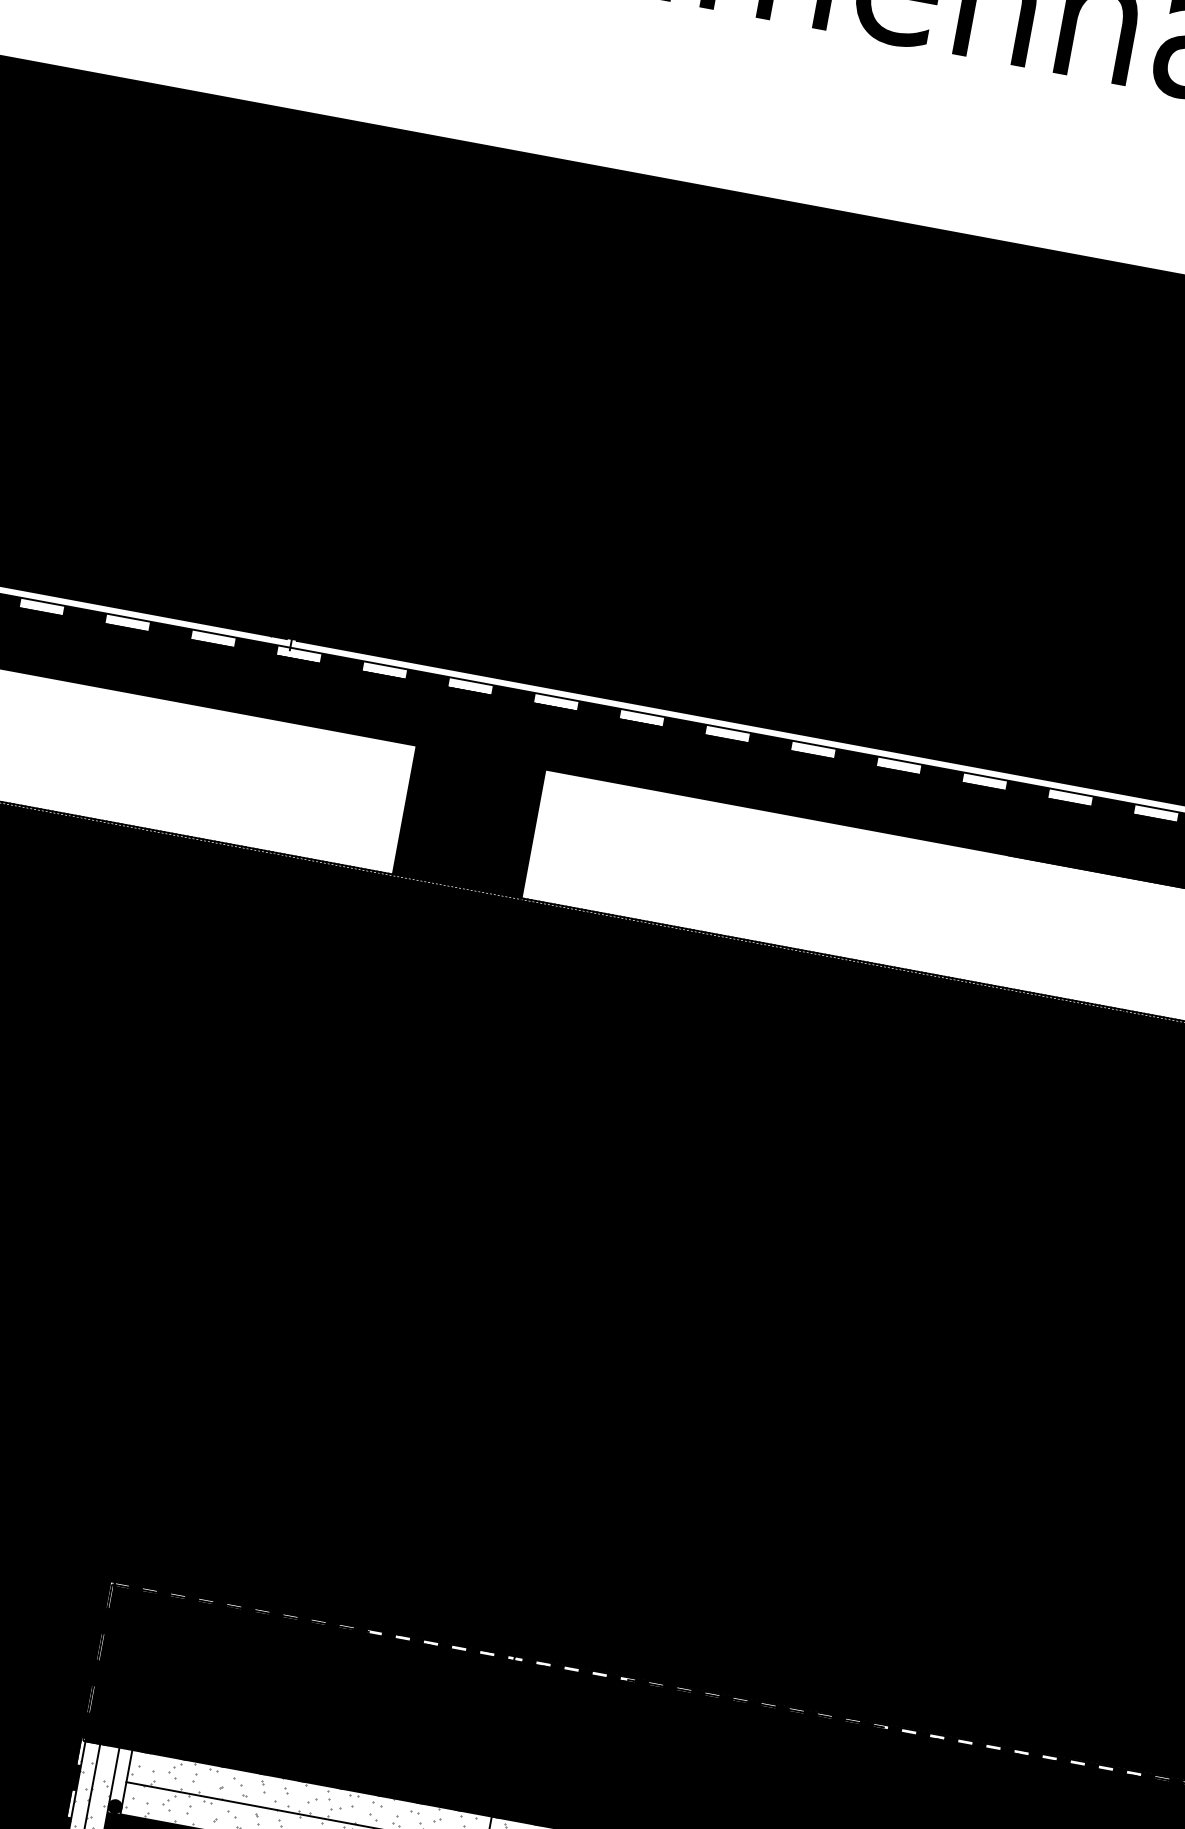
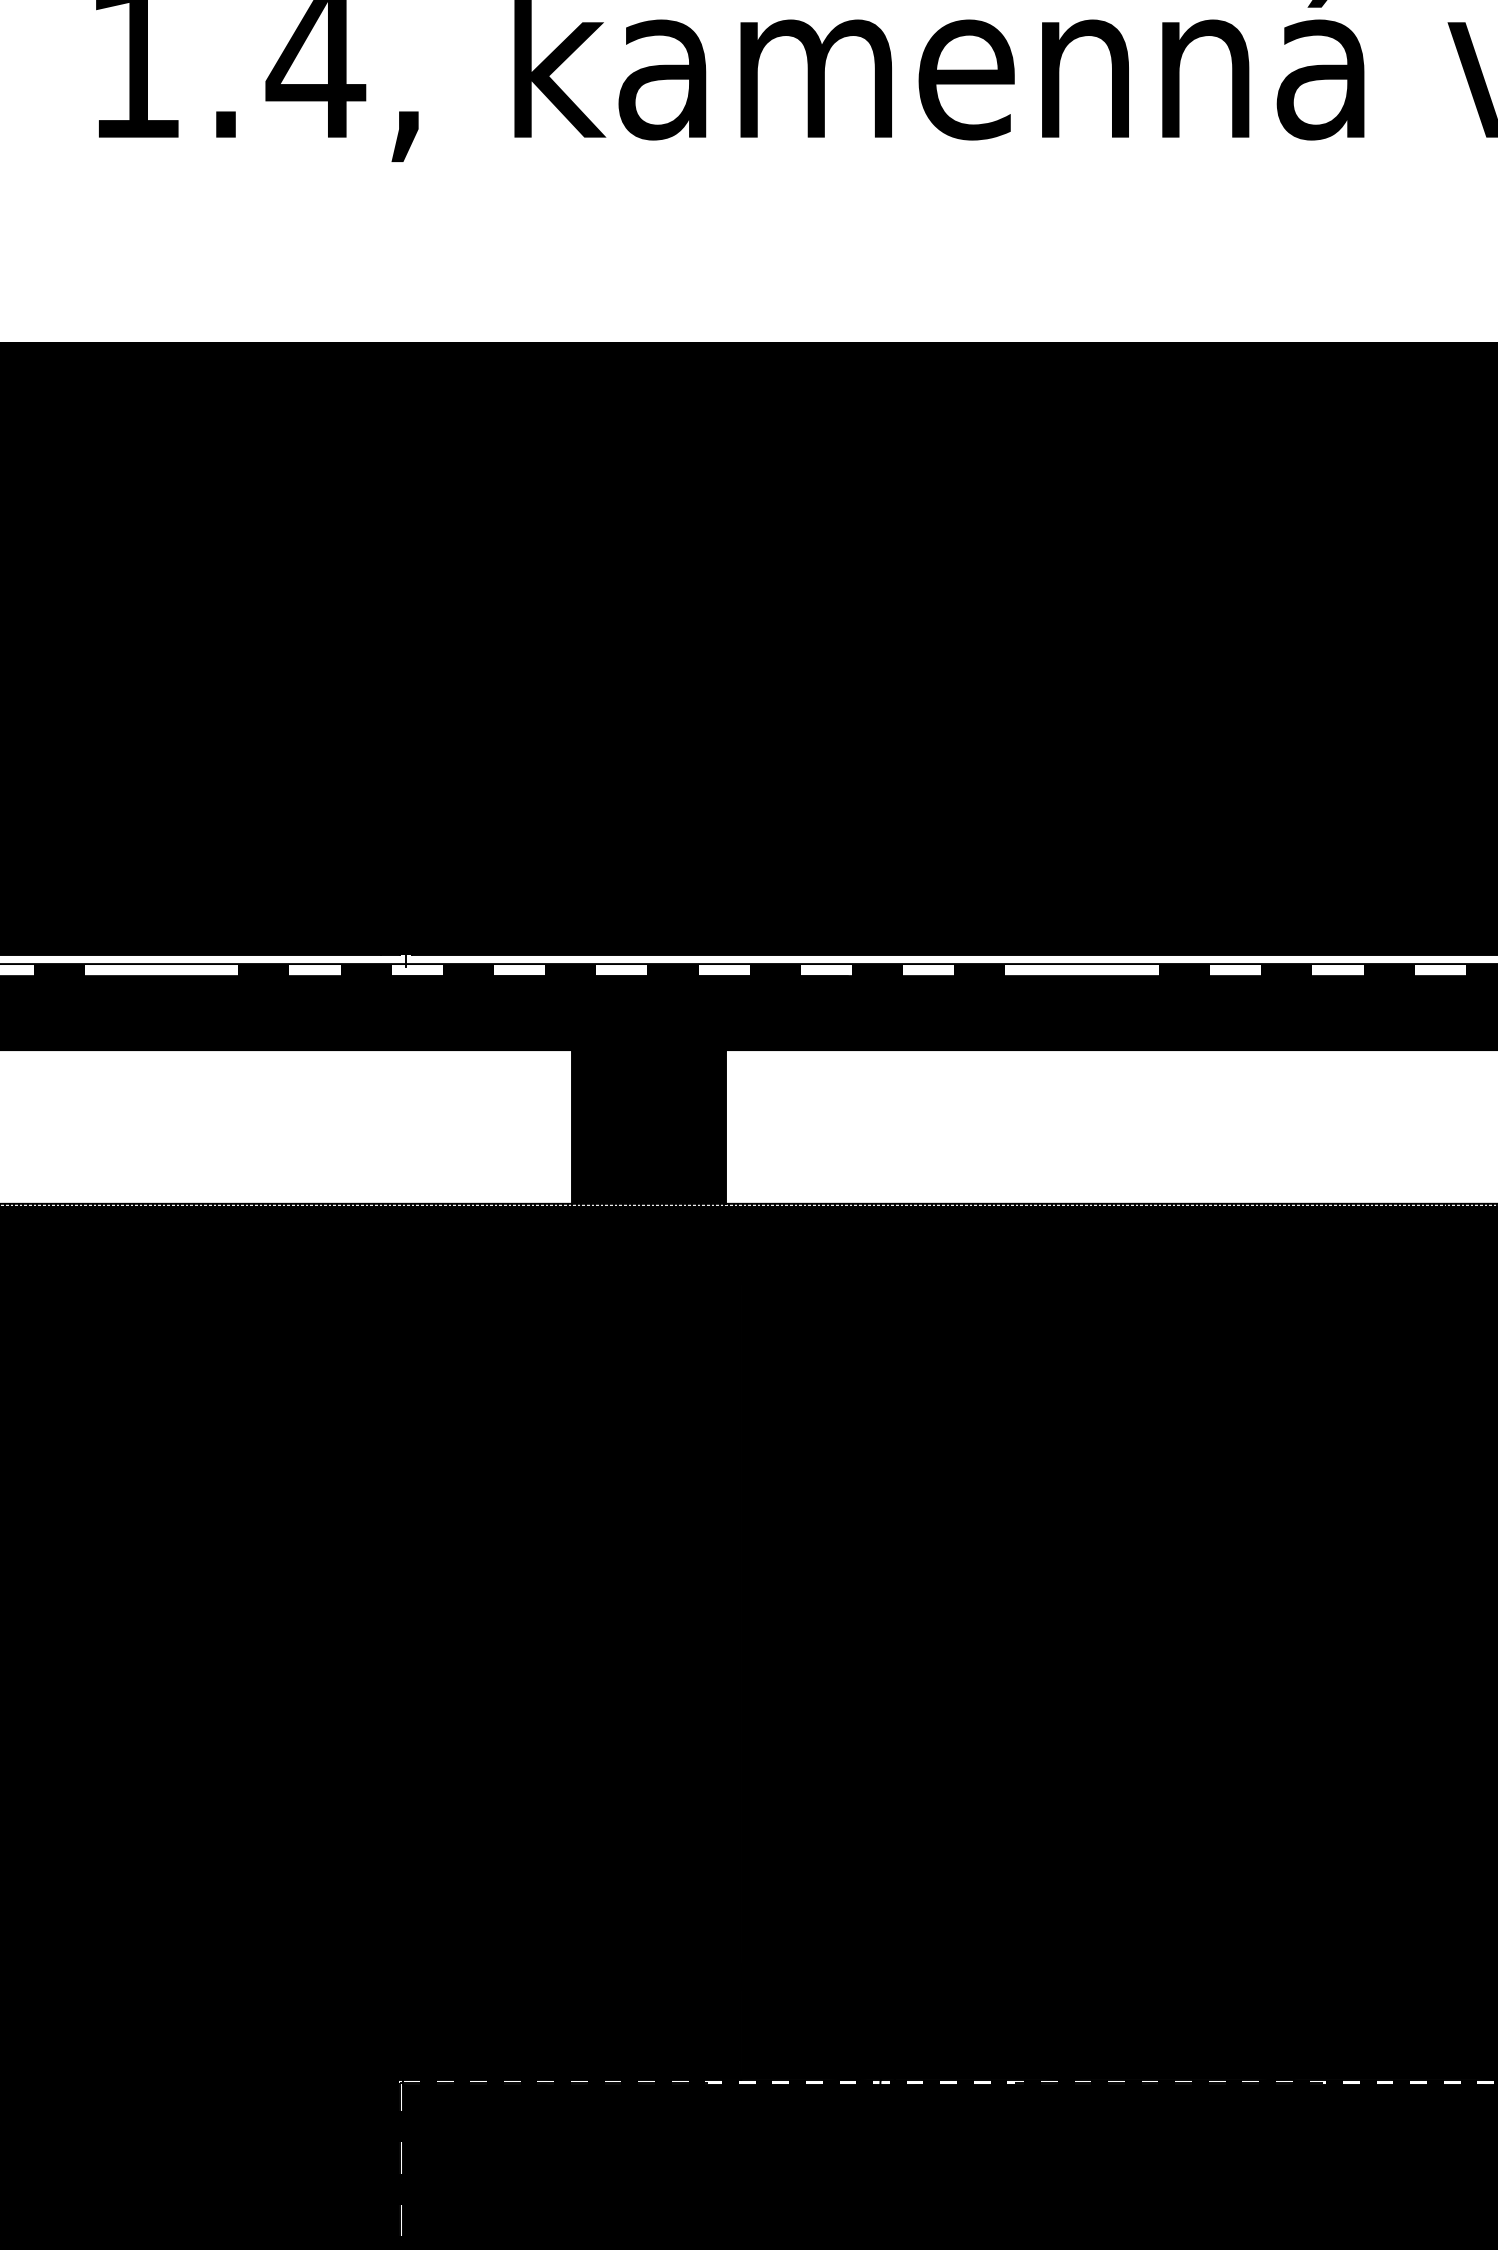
fill: (84, 615) -> (161, 970), removed
fill: (855, 758) -> (1081, 970), removed

